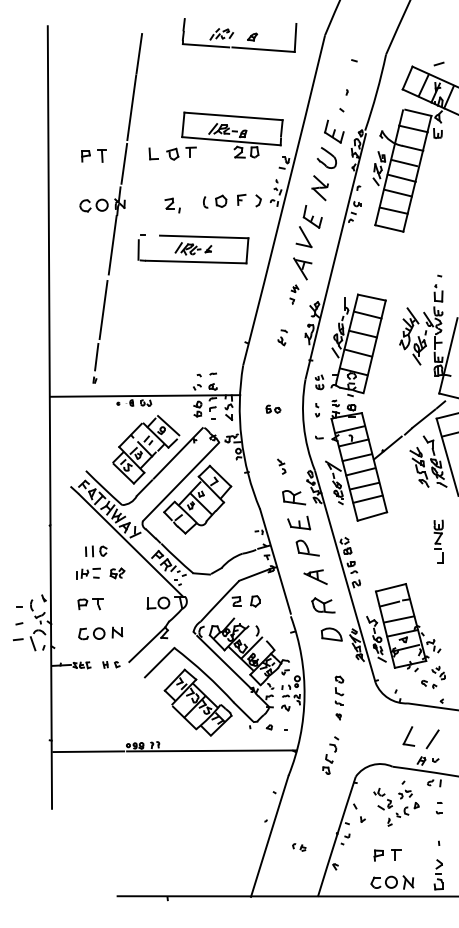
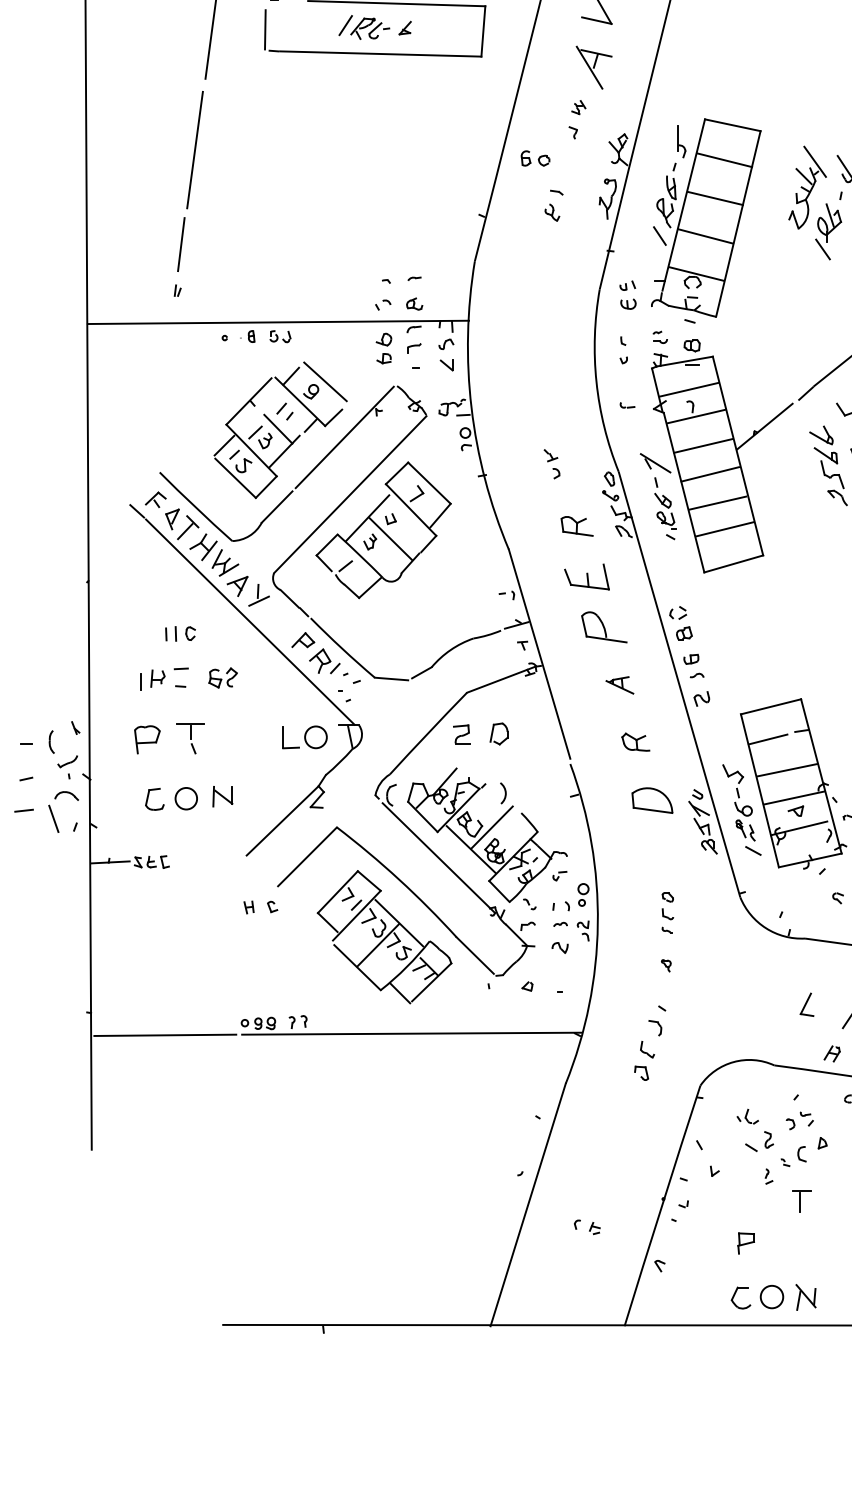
part: (273, 408) -> (535, 157), moved
part: (294, 497) -> (577, 525), size x0.7
part: (96, 551) -> (180, 634), size x0.7
part: (315, 576) -> (619, 684), size x0.6
part: (90, 604) -> (168, 740), size x1.4
part: (323, 605) -> (635, 742), size x0.6
part: (111, 664) -> (261, 906), moved
part: (339, 690) -> (667, 912), size x0.7
part: (408, 736) -> (806, 1004), size x0.6
part: (396, 854) -> (802, 1201), moved

